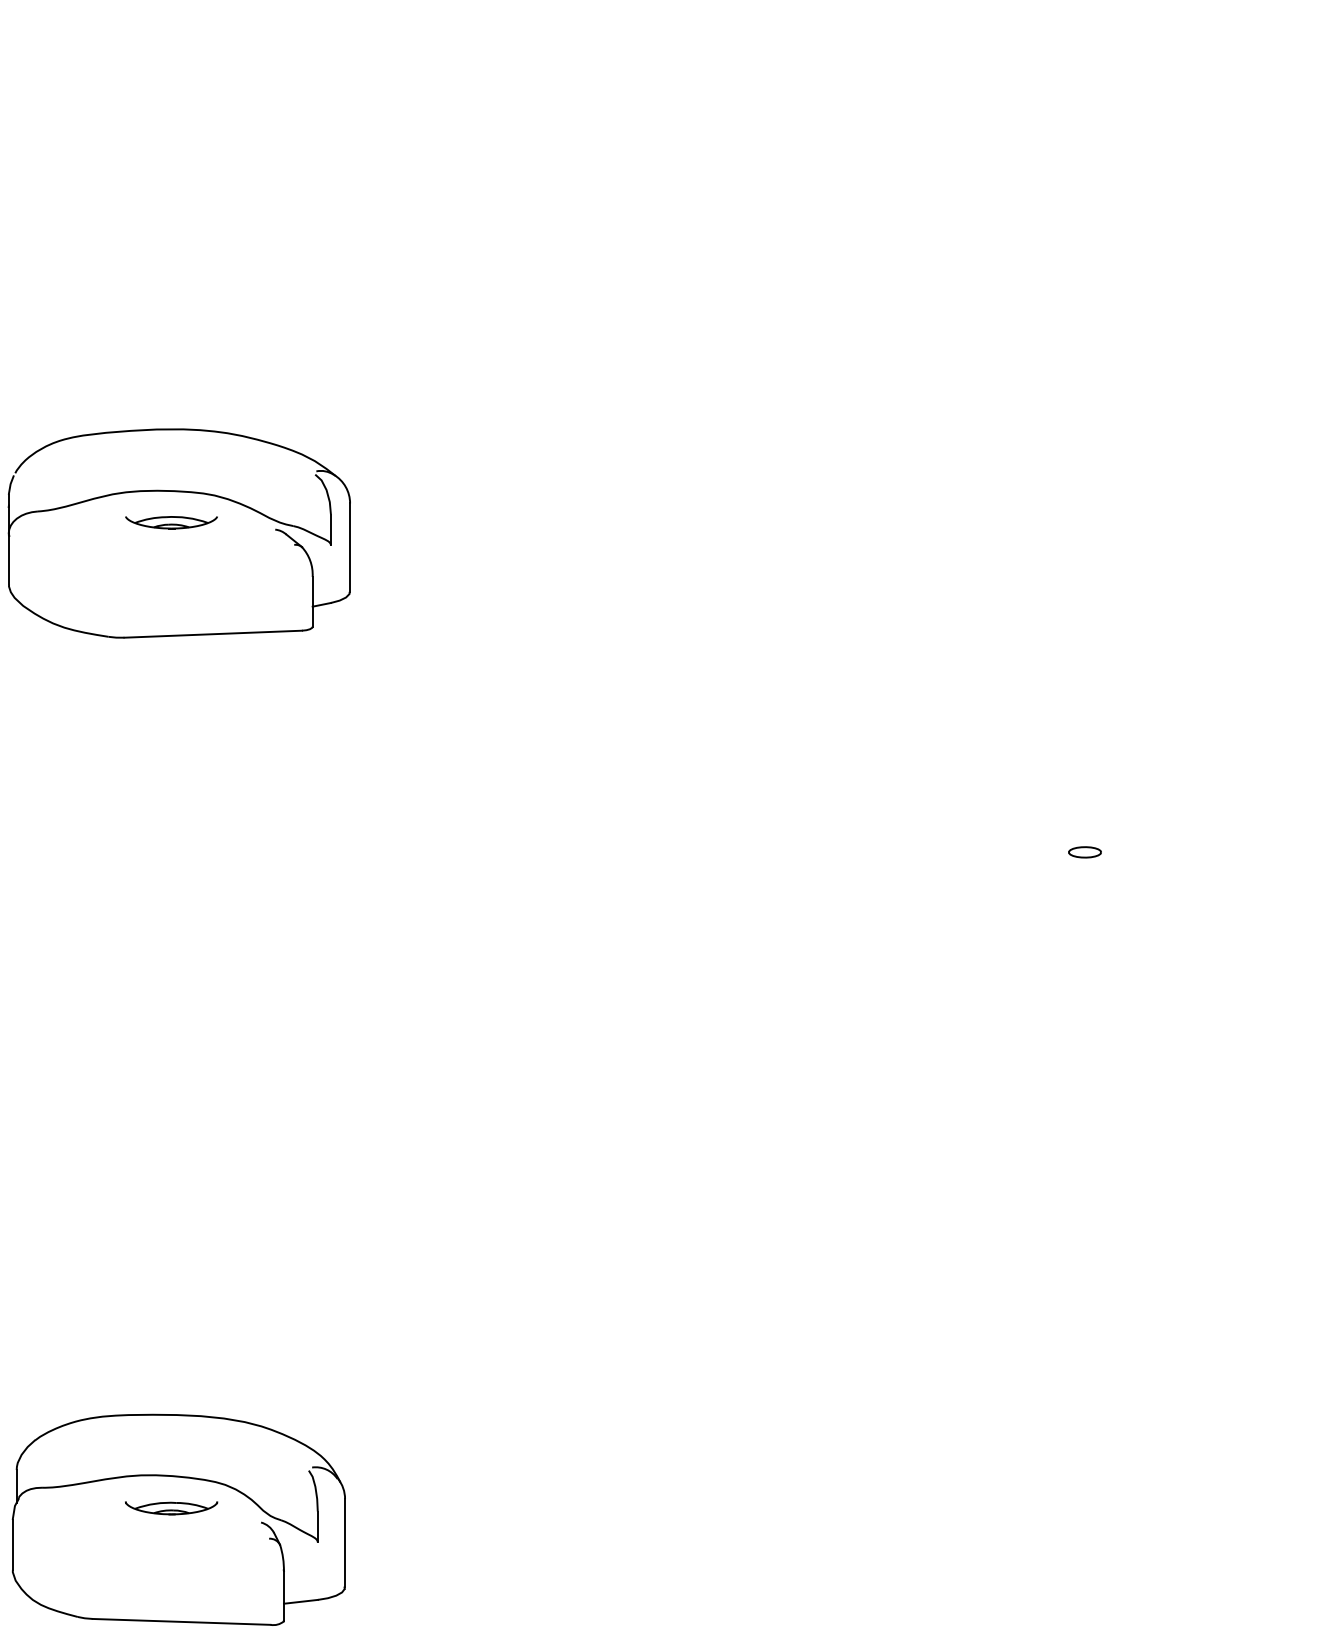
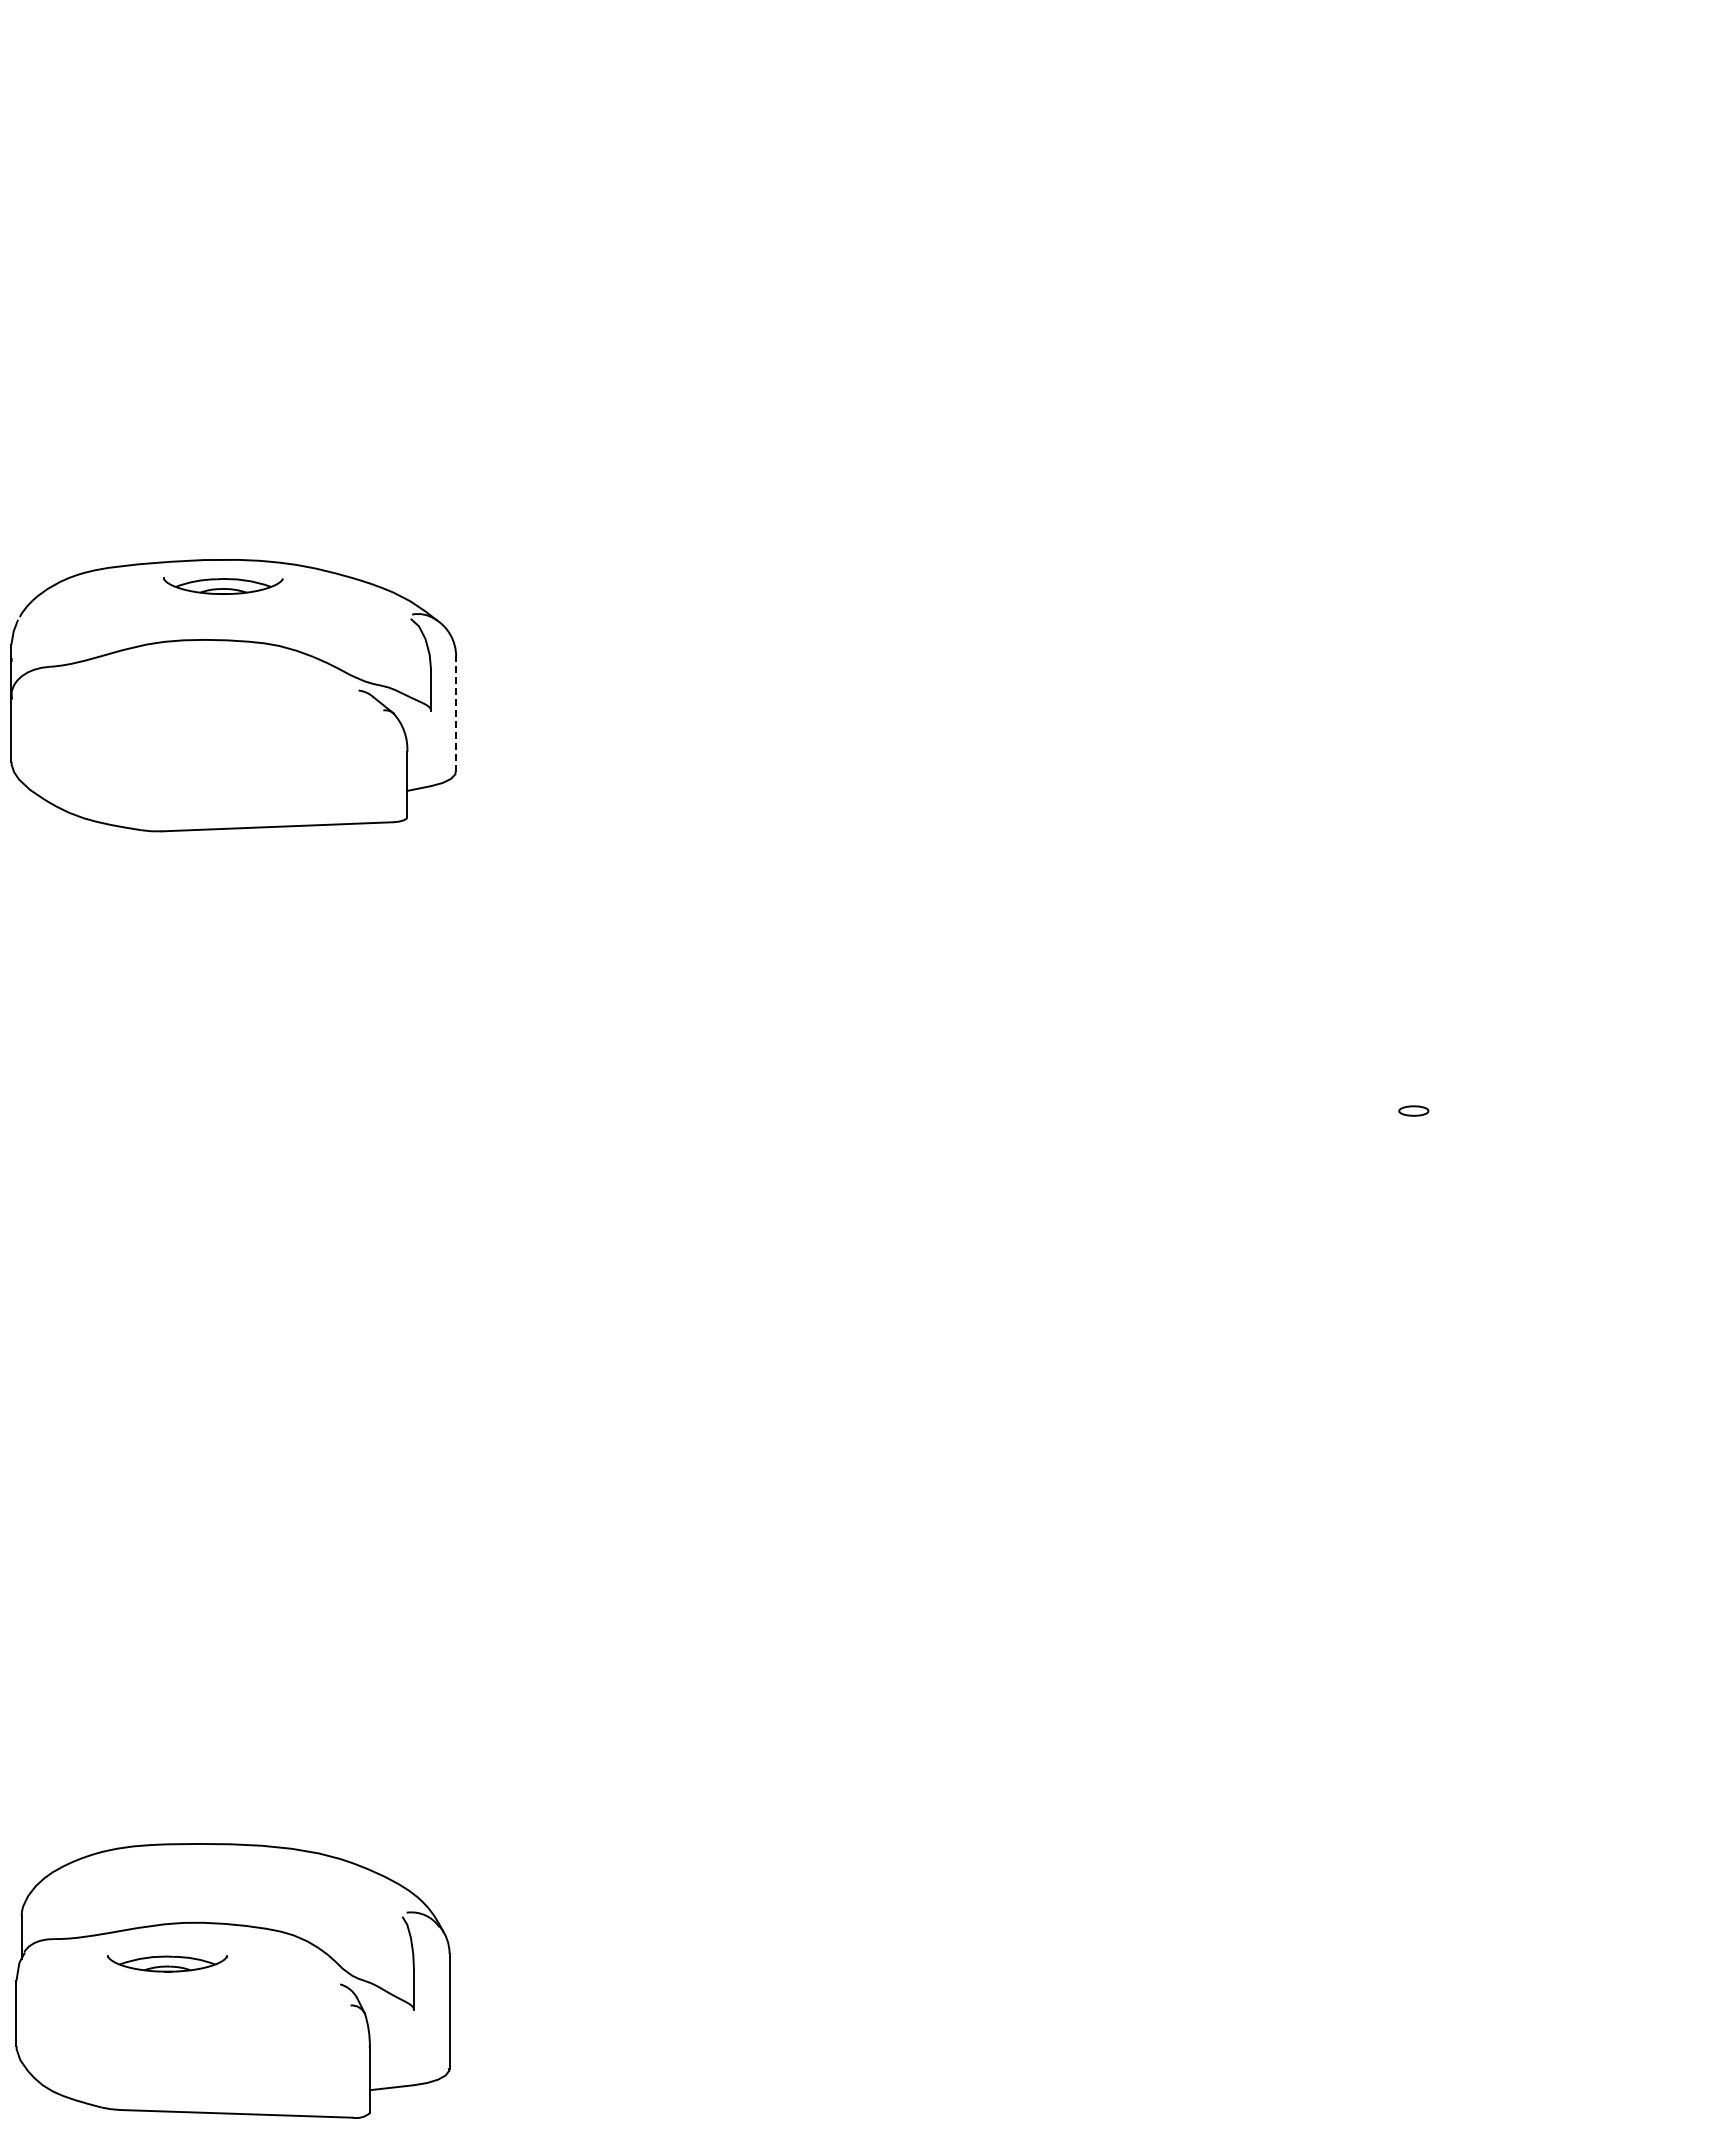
part: (171, 521) -> (223, 585), moved
line: (350, 548) -> (456, 714), solid -> dashed
part: (1084, 851) -> (1413, 1110), size x0.7
part: (171, 1508) -> (167, 1963), moved

